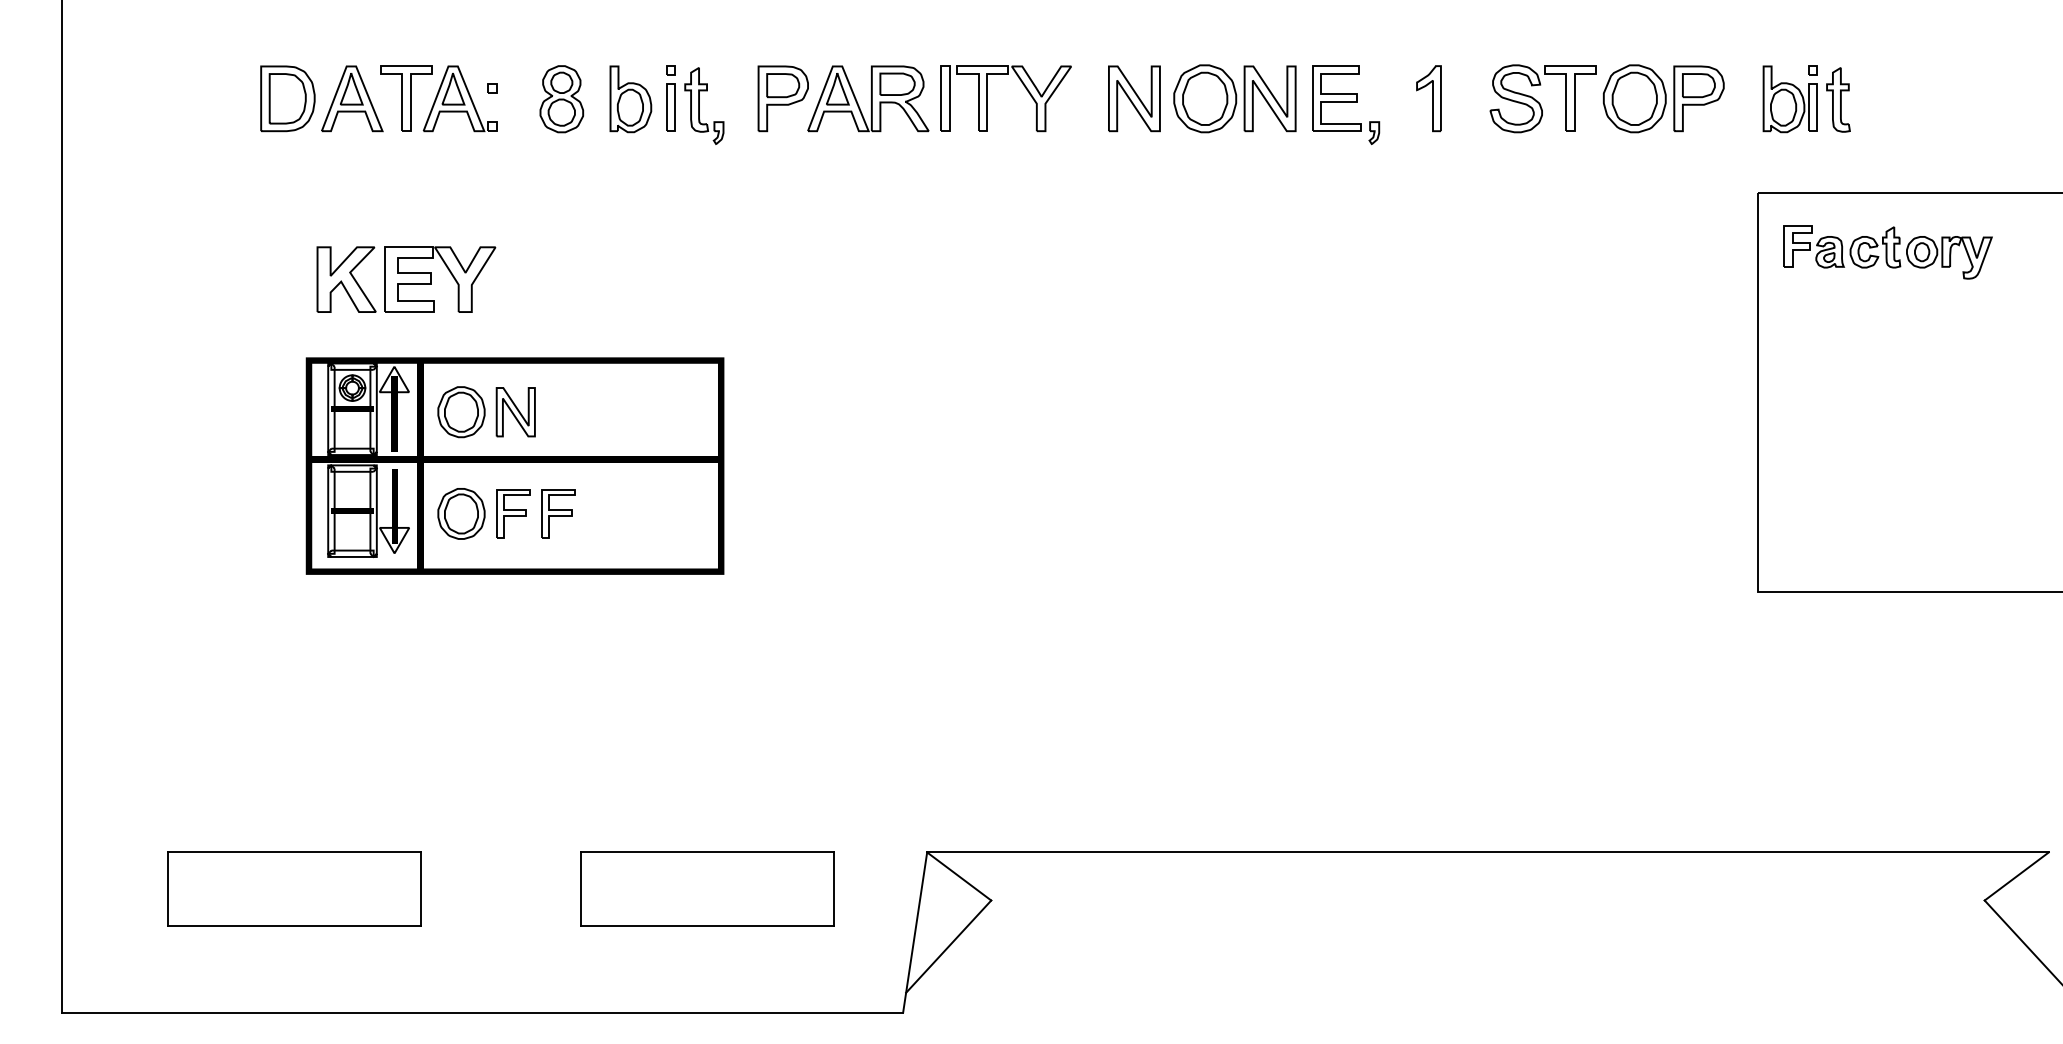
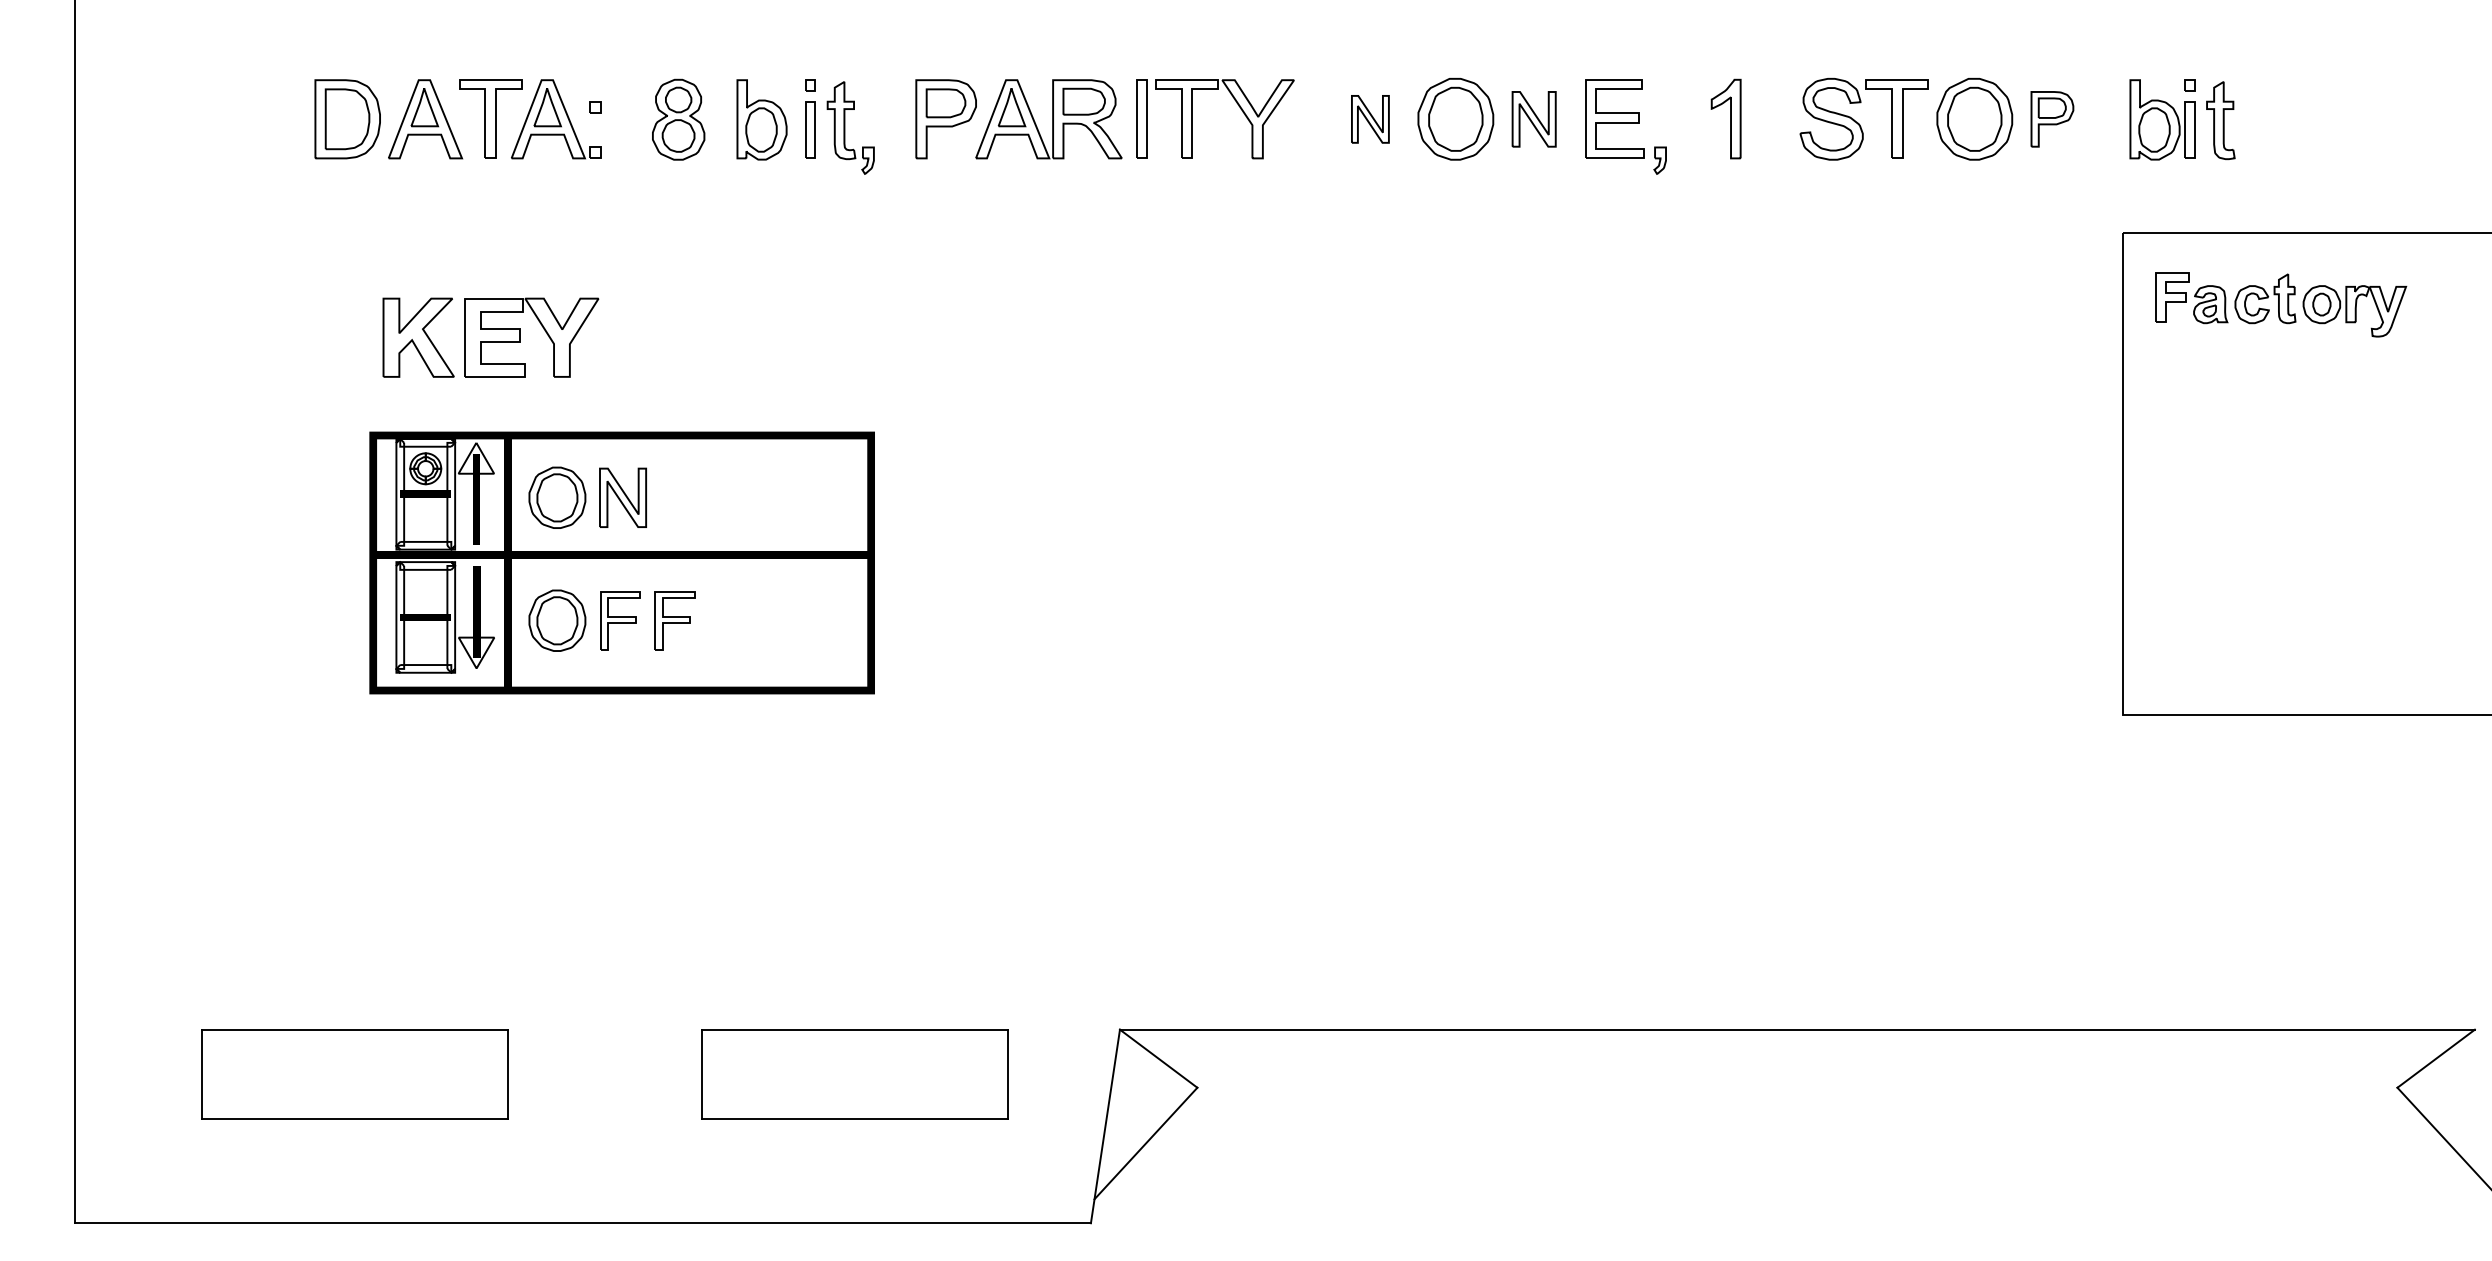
part: (1134, 98) -> (1370, 119), size x0.6
part: (1269, 98) -> (1533, 119), size x0.7
part: (1699, 98) -> (2052, 119), size x0.7

